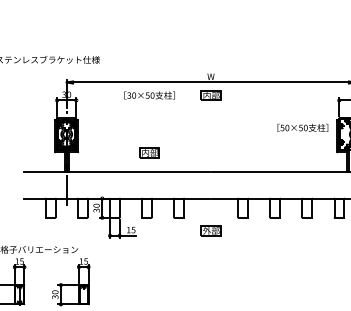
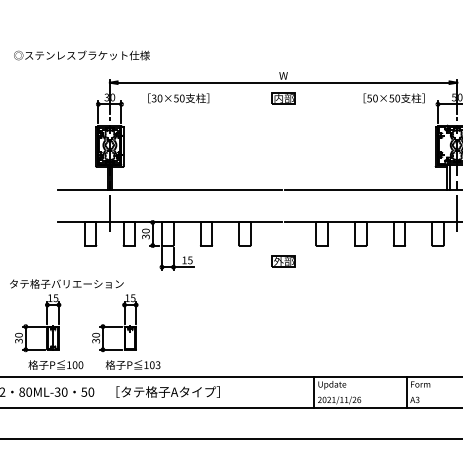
text: (149, 95) -> (178, 98), moved
text: (302, 128) -> (393, 98), moved
part: (149, 152) -> (209, 167), removed

